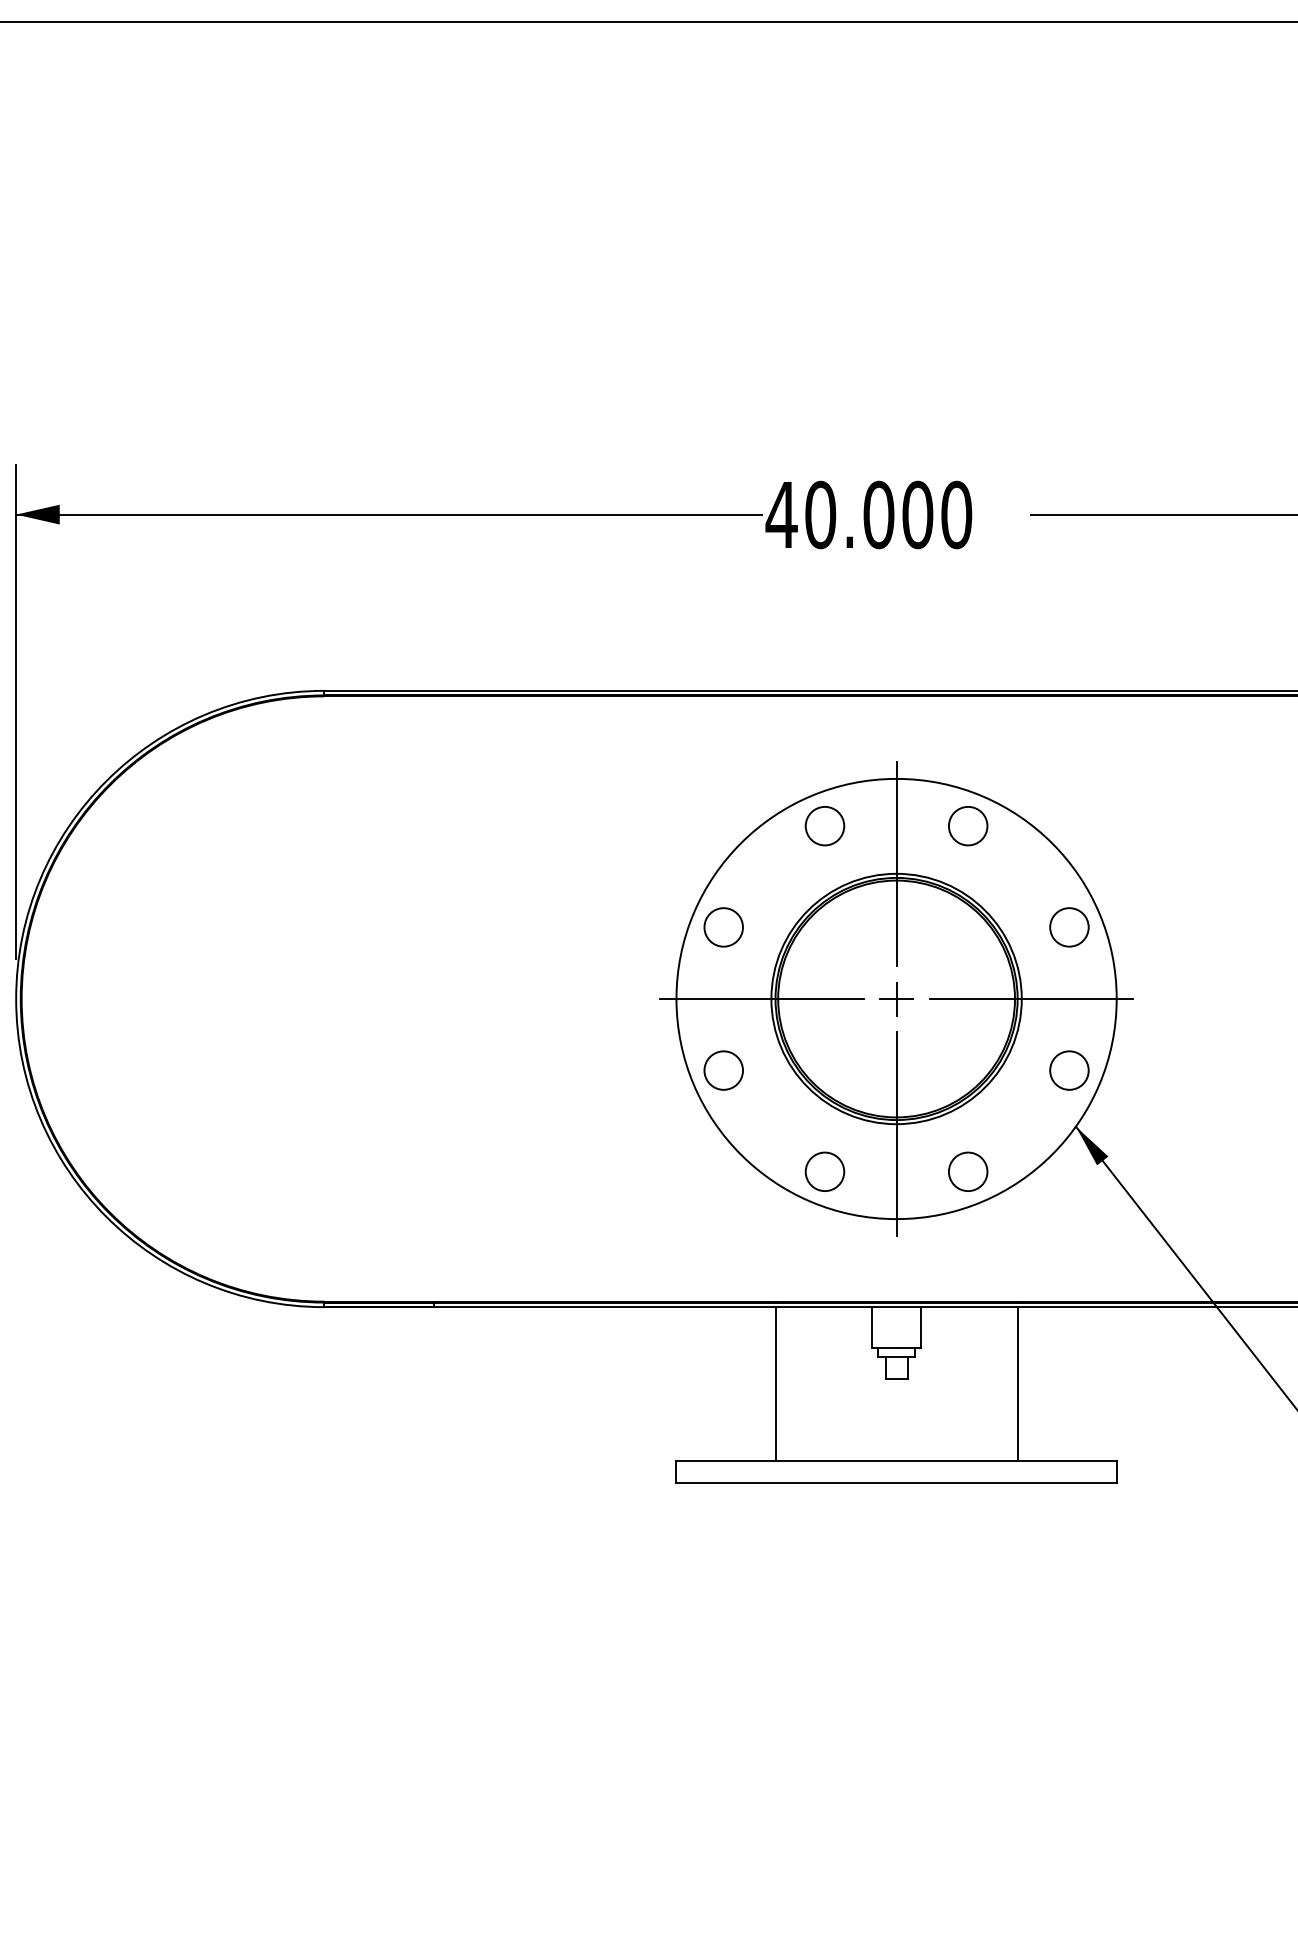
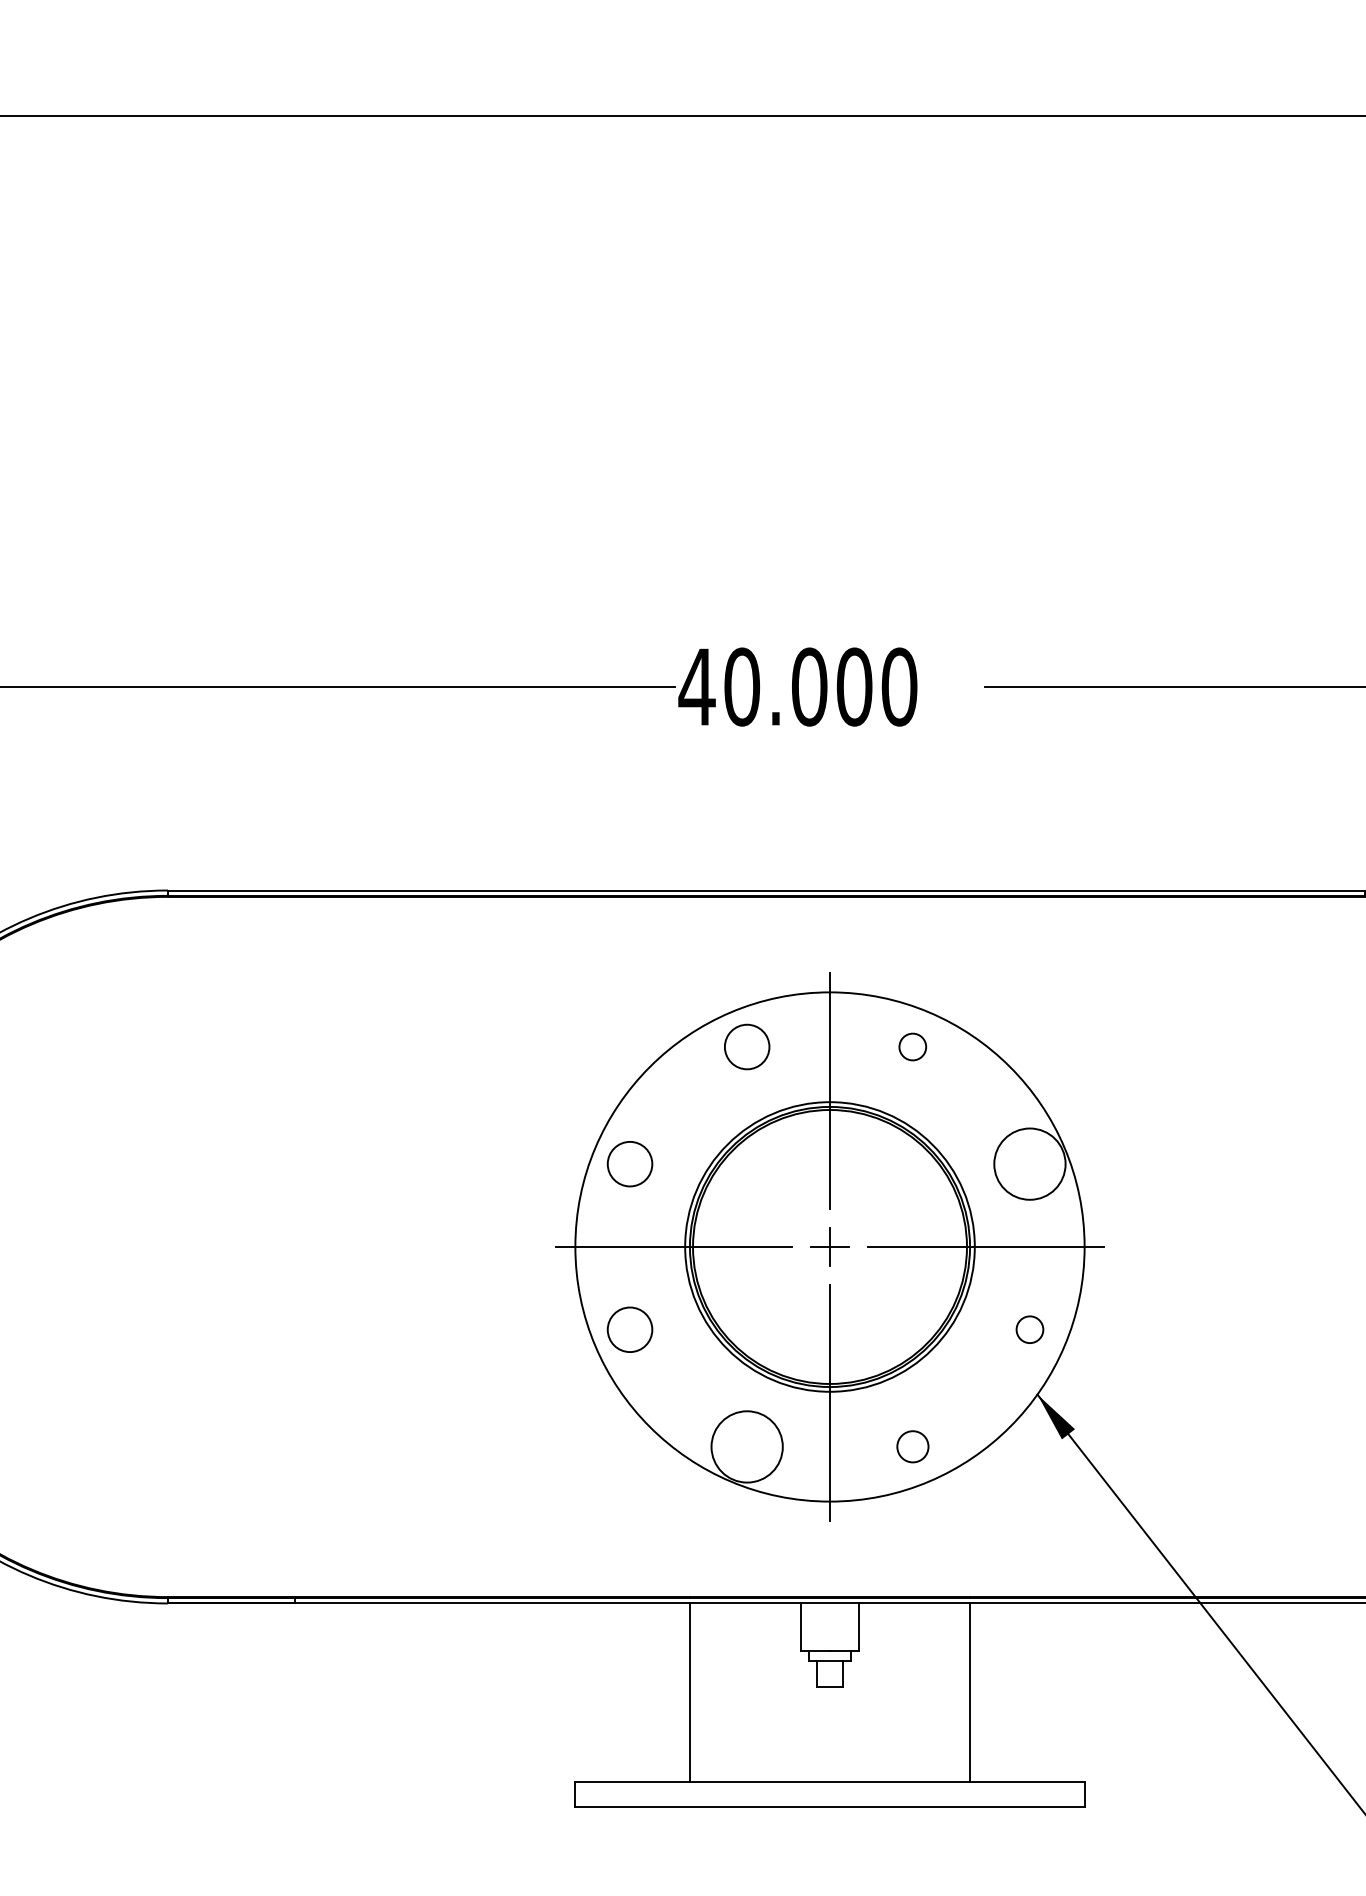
circle: (967, 825) -> (912, 1046), size x0.6
circle: (1069, 927) -> (1030, 1164), size x1.6
circle: (1069, 1070) -> (1030, 1329), size x0.6
circle: (824, 1171) -> (746, 1446), size x1.6
circle: (968, 1171) -> (913, 1446), size x0.7

